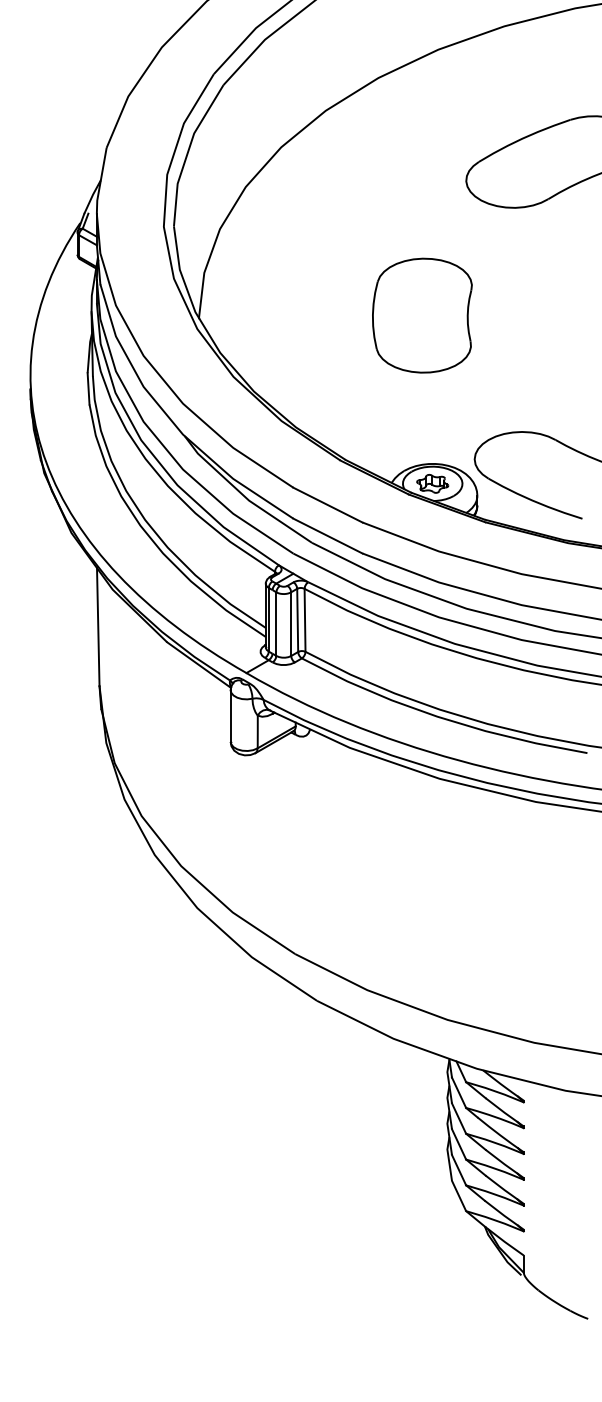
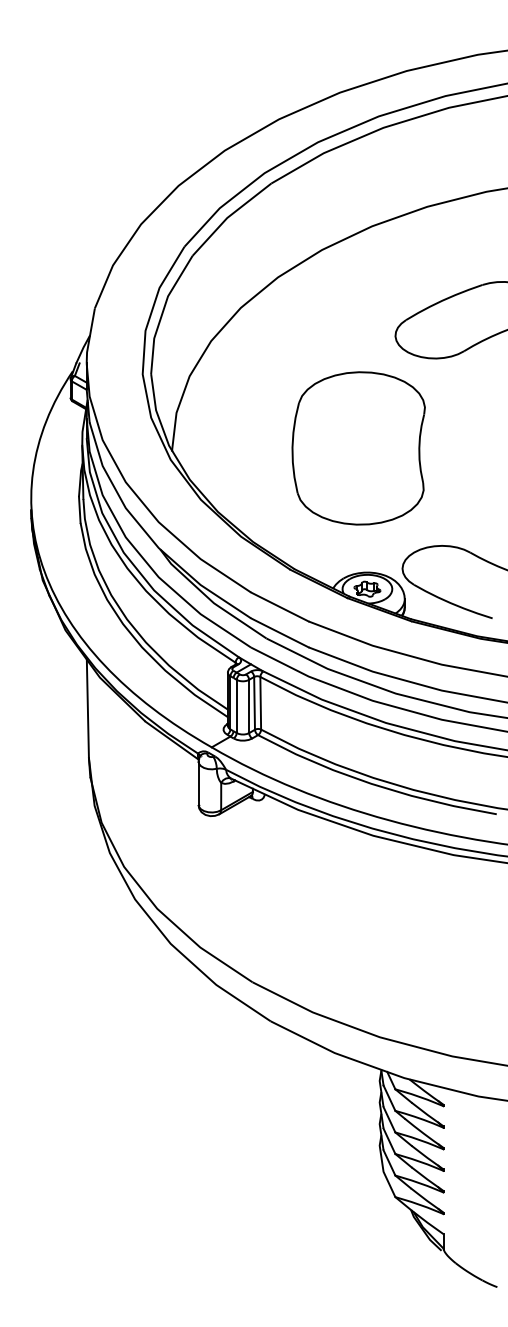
part: (422, 315) -> (358, 448), size x1.6

